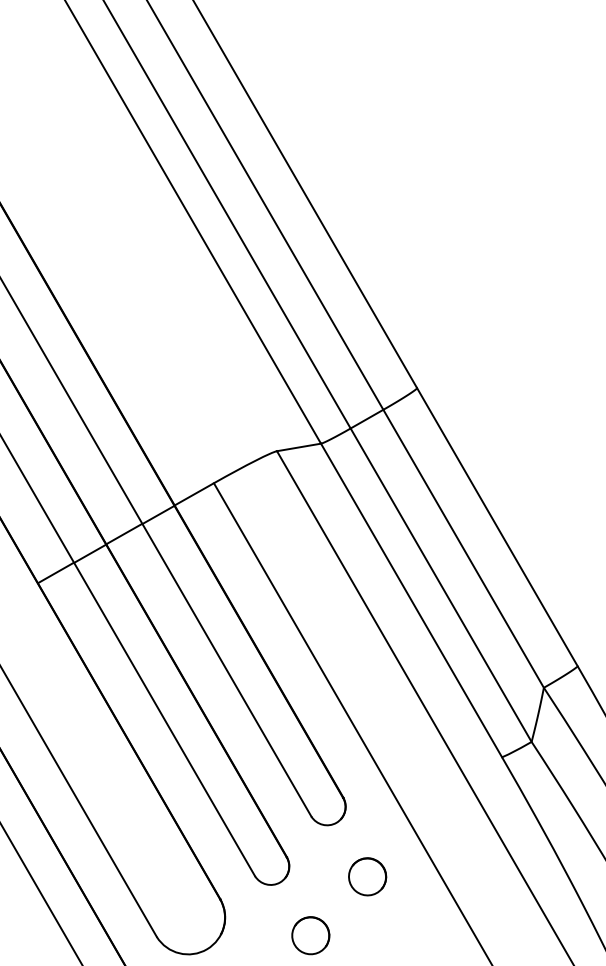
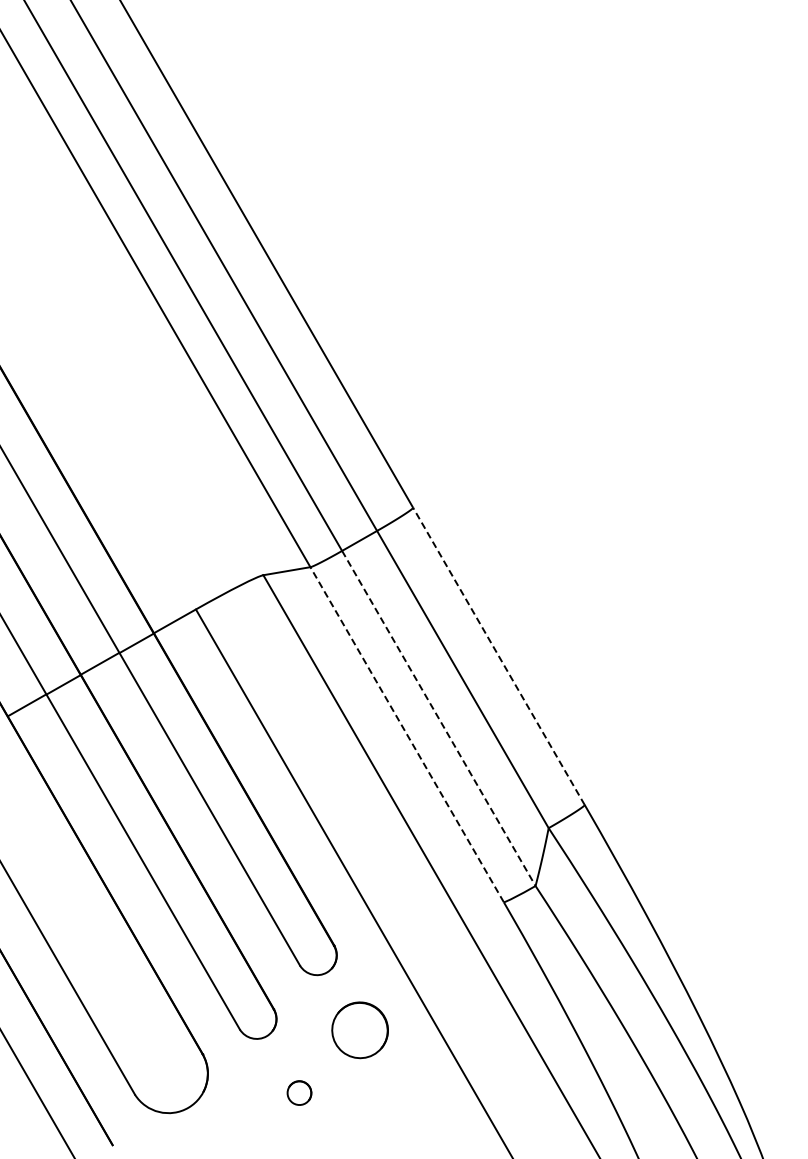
line: (496, 527) -> (498, 656), solid -> dashed
line: (441, 585) -> (439, 718), solid -> dashed
line: (410, 600) -> (406, 734), solid -> dashed
part: (367, 876) -> (360, 1029), size x1.4
part: (310, 935) -> (299, 1092), size x0.6

